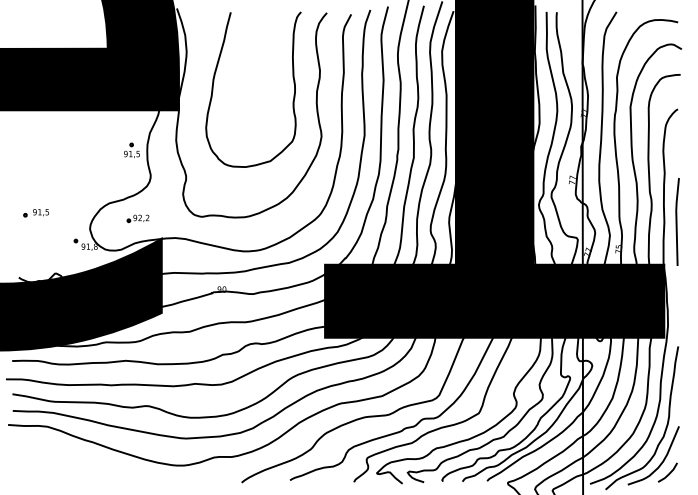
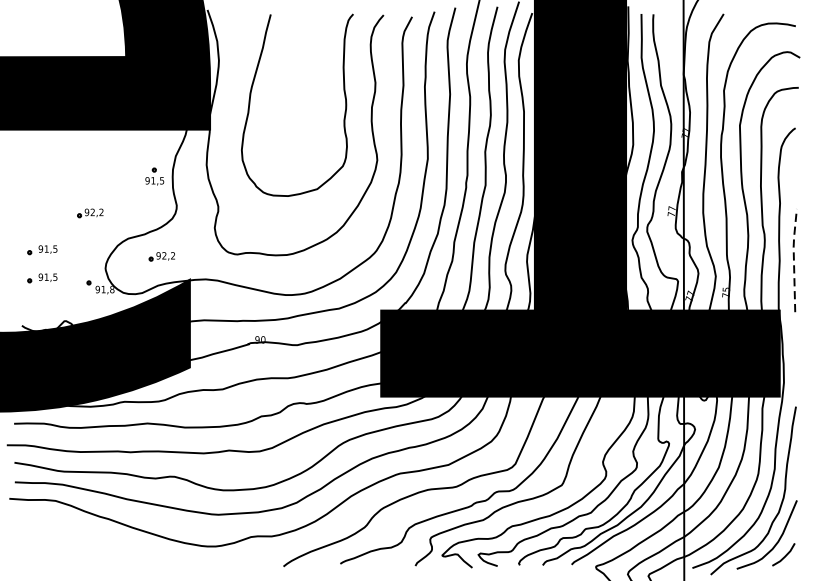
part: (76, 181) -> (89, 213), added
line: (676, 220) -> (793, 258), solid -> dashed
part: (35, 237) -> (41, 278), added

